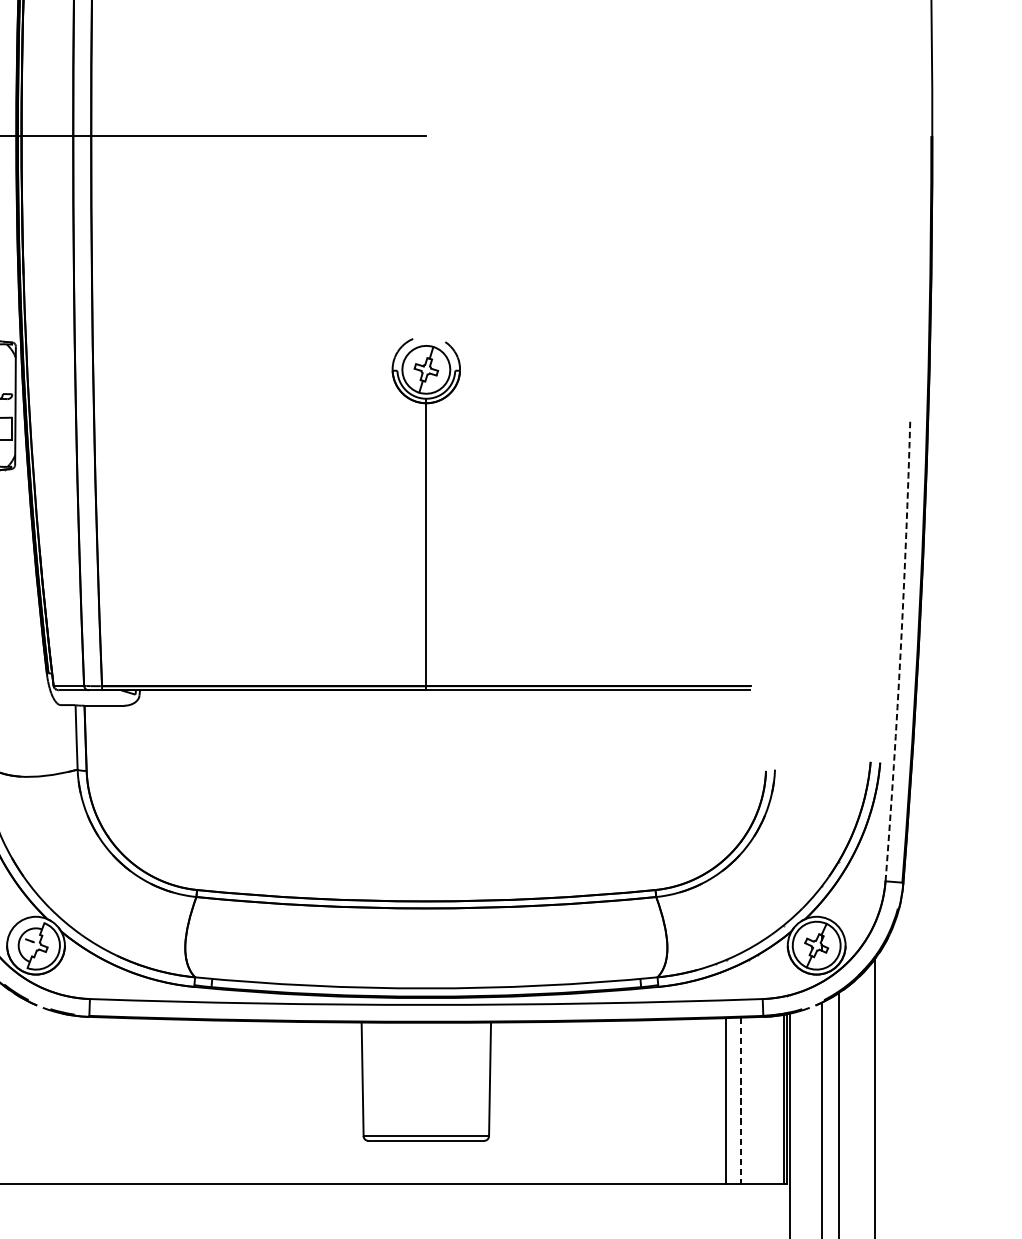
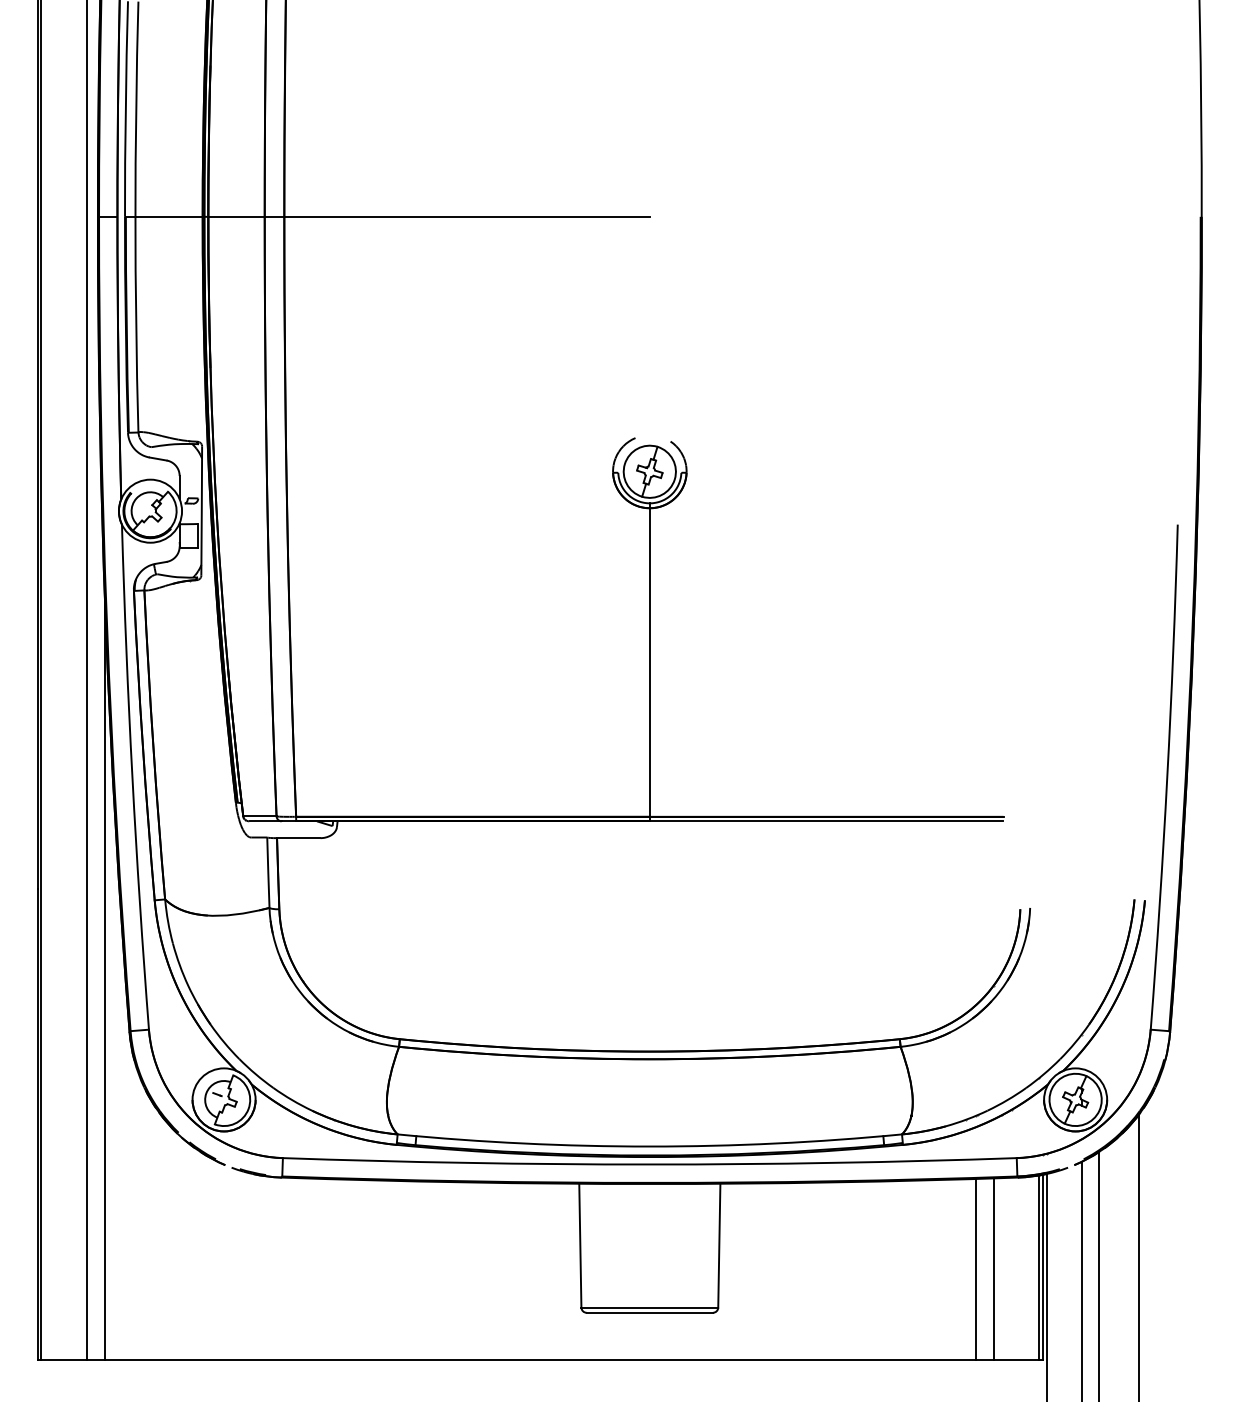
arc: (900, 650) -> (1167, 777), dashed -> solid
line: (741, 1101) -> (993, 1269), dashed -> solid

